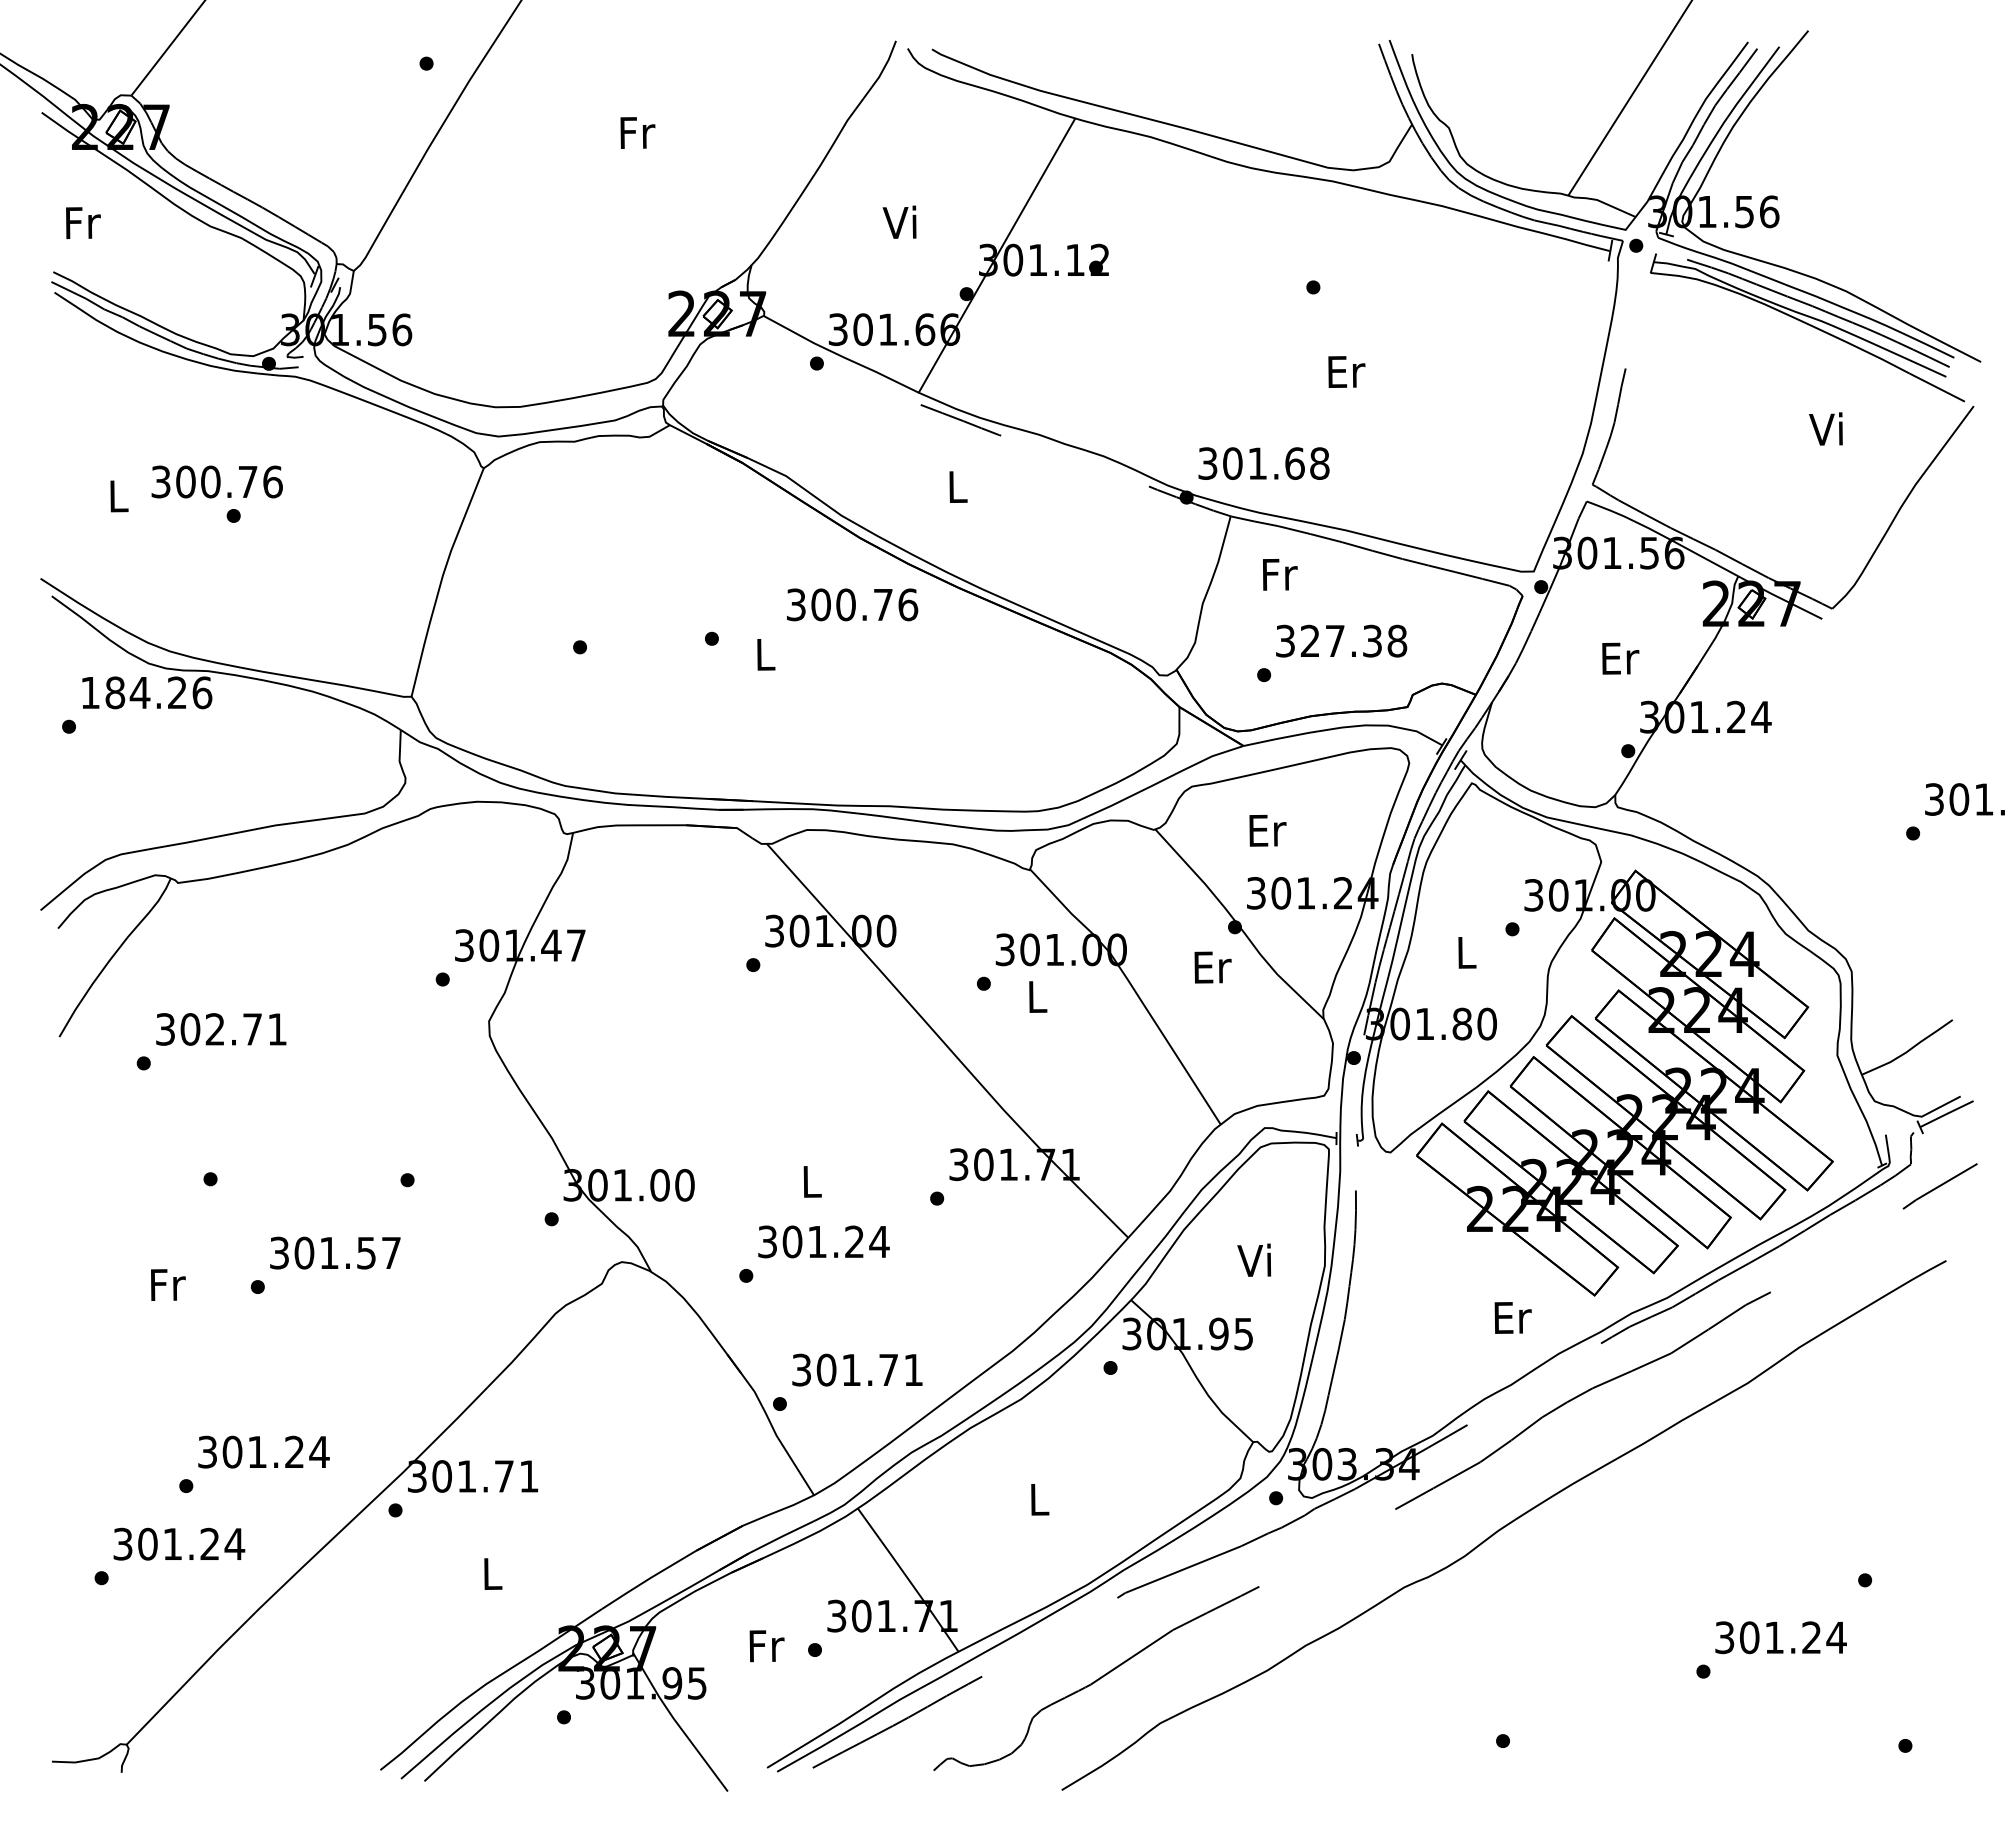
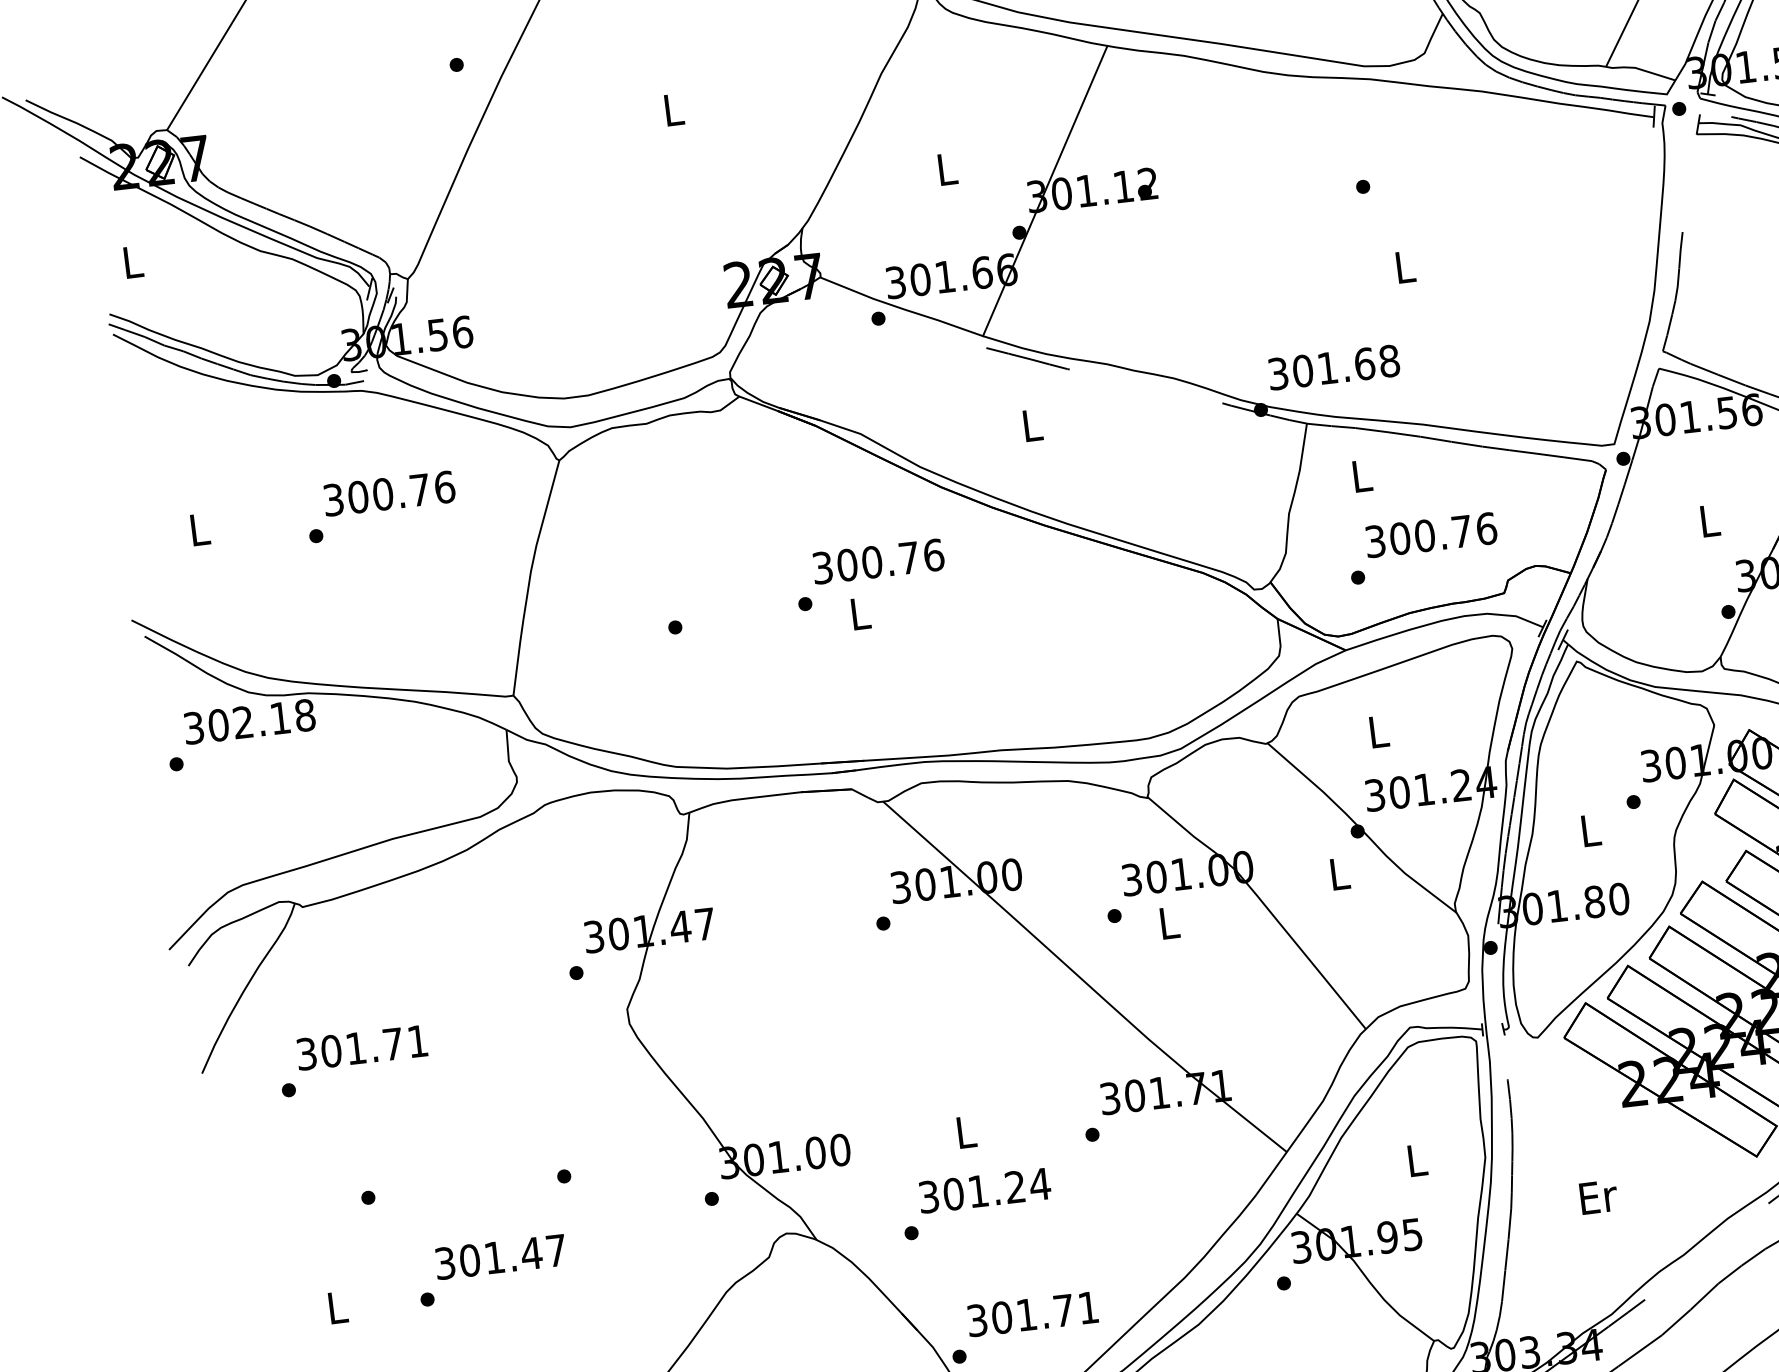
text: (637, 132) -> (674, 109), Fr -> L
text: (899, 221) -> (944, 168), Vi -> L
text: (83, 222) -> (133, 261), Fr -> L
text: (1346, 371) -> (1405, 266), Er -> L
text: (216, 481) -> (388, 493), moved
text: (1280, 574) -> (1362, 475), Fr -> L
text: (852, 604) -> (878, 561), moved
text: (1353, 640) -> (1442, 533), 327.38 -> 300.76
text: (1620, 658) -> (1710, 520), Er -> L
text: (146, 692) -> (249, 721), 184.26 -> 302.18
text: (1267, 830) -> (1379, 731), Er -> L
text: (1212, 967) -> (1339, 873), Er -> L
text: (214, 1029) -> (355, 1048), 302.71 -> 301.71
text: (366, 1253) -> (531, 1253), 301.57 -> 301.47
text: (1254, 1259) -> (1414, 1159), Vi -> L
text: (168, 1284) -> (338, 1307), Fr -> L
text: (1512, 1317) -> (1598, 1196), moved

